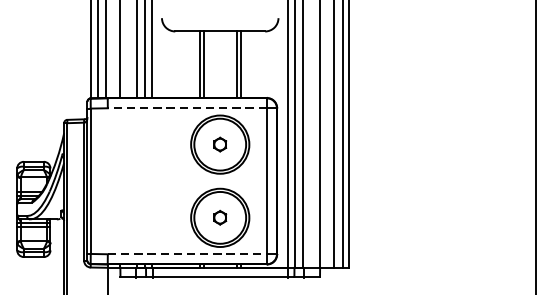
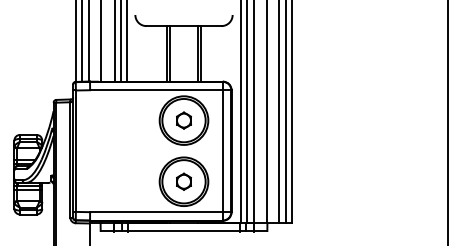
line: (187, 108) -> (156, 90), dashed -> solid
part: (219, 144) -> (183, 120), size x1.43
part: (219, 217) -> (183, 181), size x1.43
line: (188, 254) -> (157, 212), dashed -> solid

